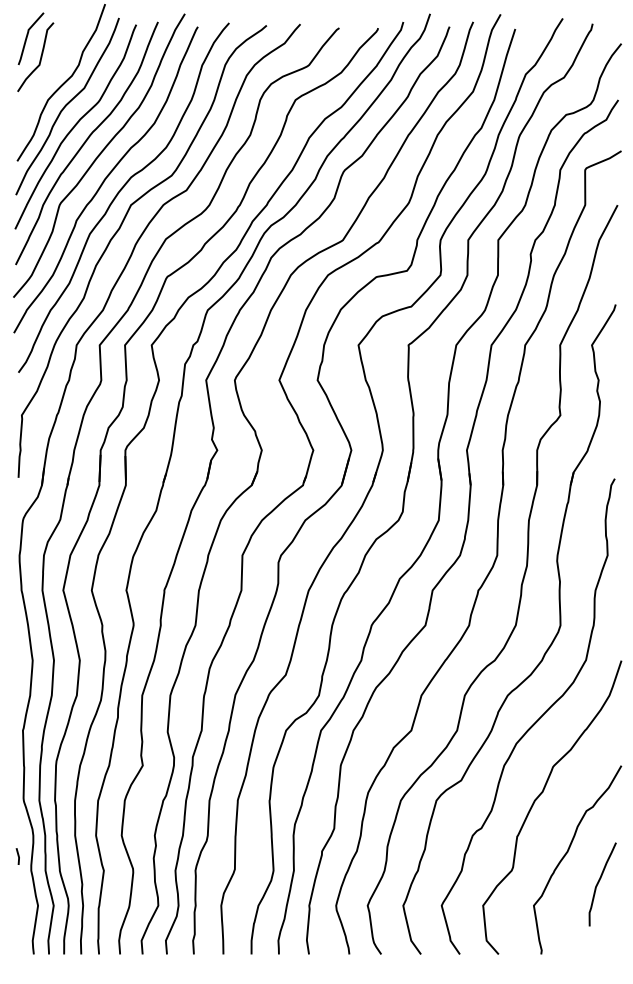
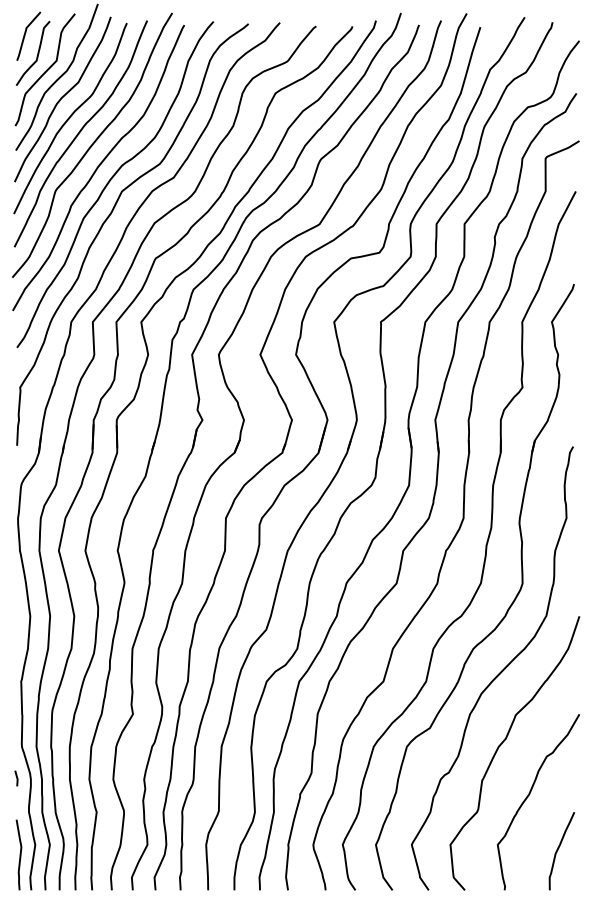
curve: (49, 75) -> (45, 70), added
line: (17, 856) -> (16, 778), moved
curve: (599, 882) -> (558, 849), moved
curve: (21, 916) -> (19, 854), added

